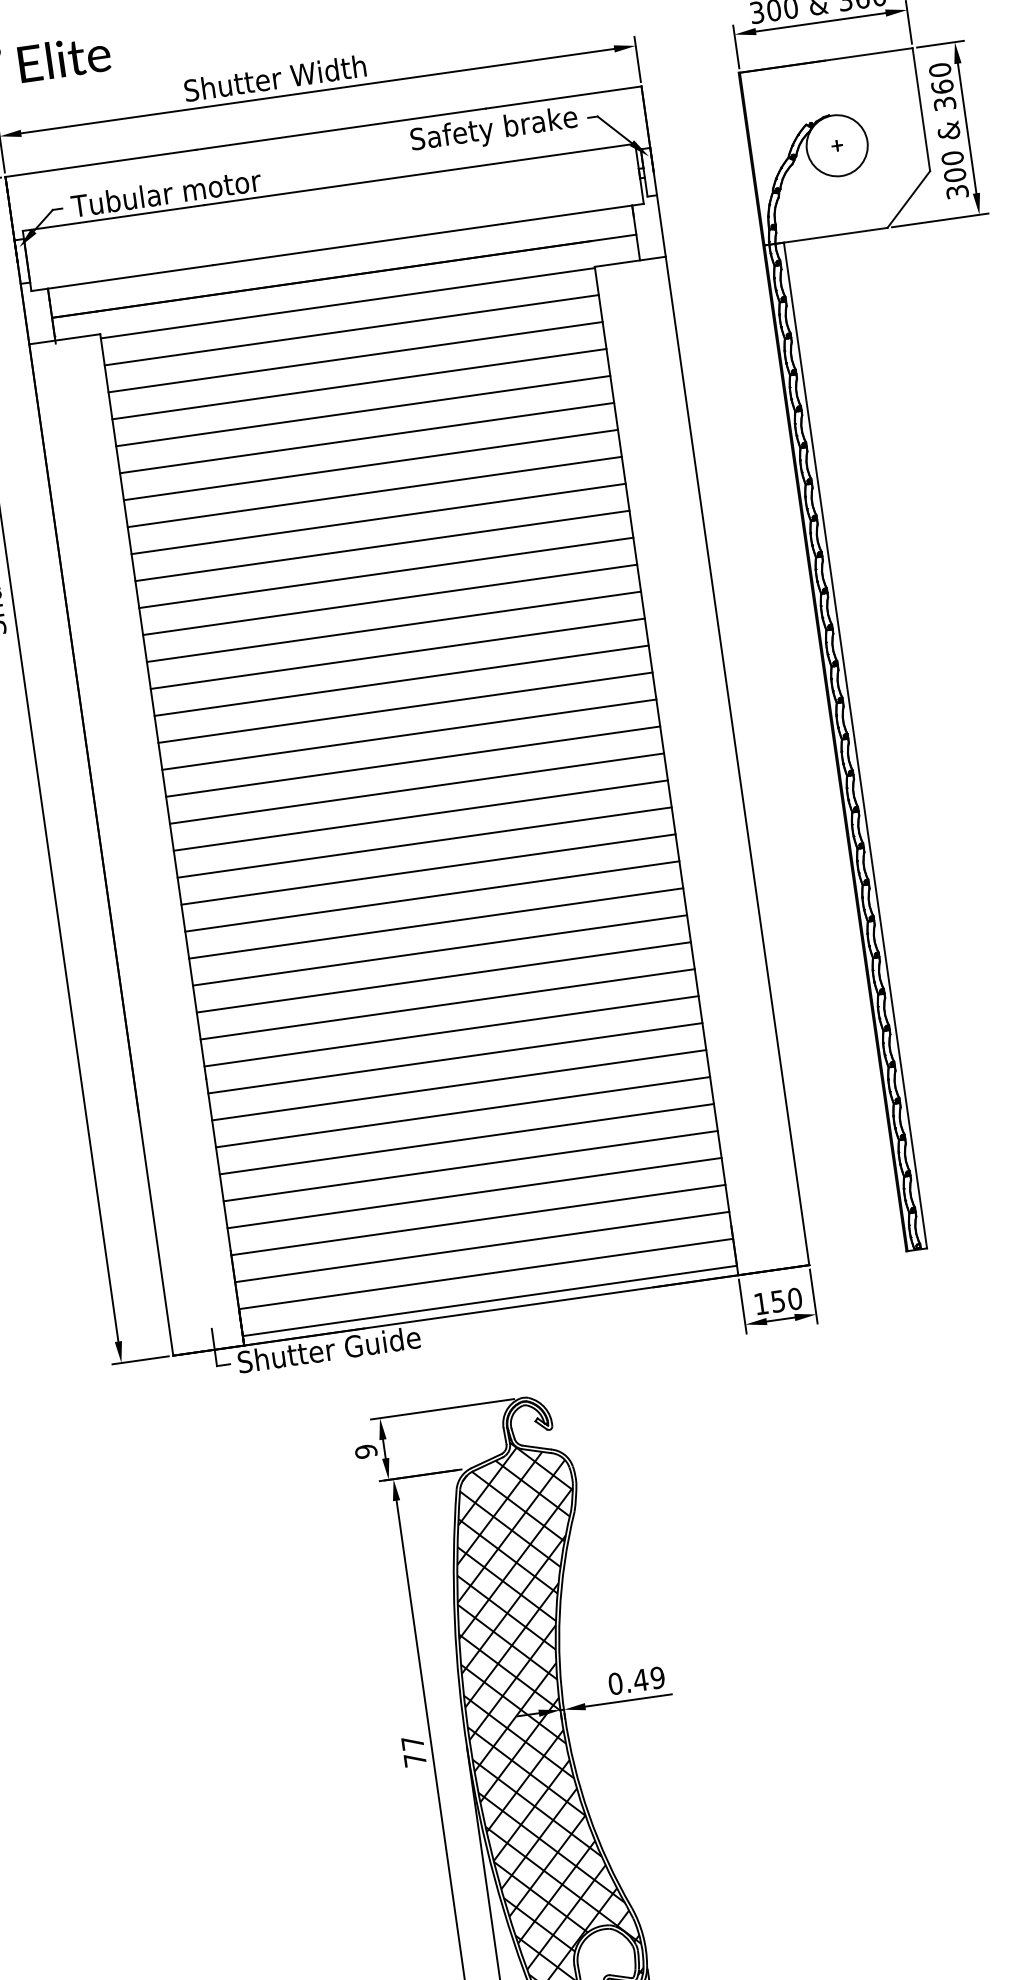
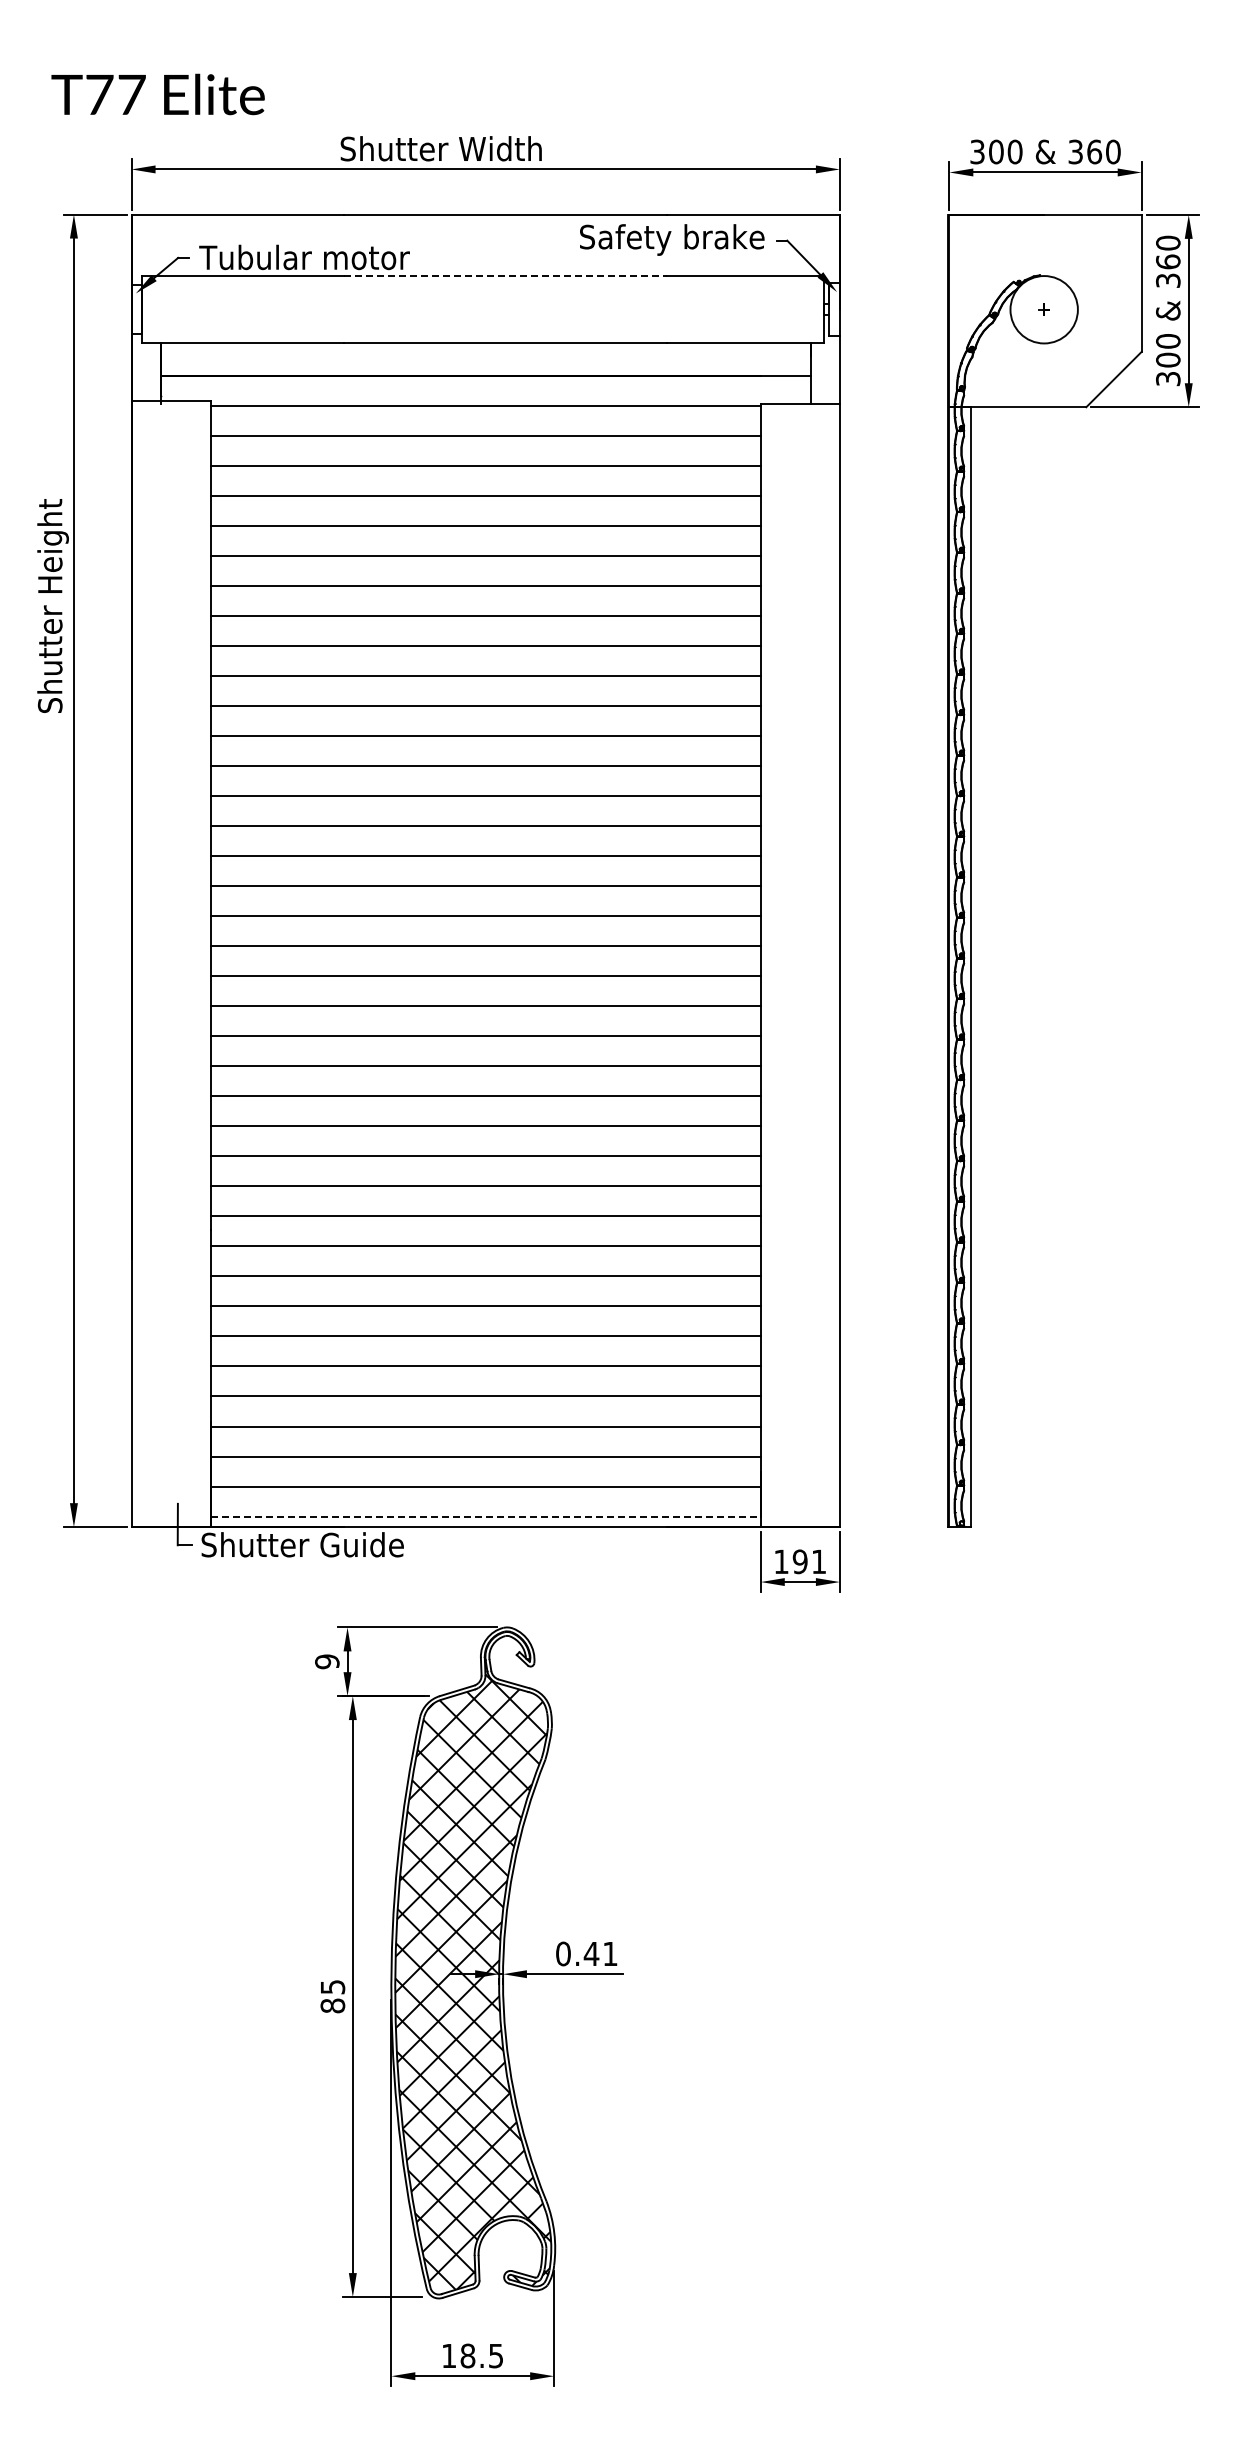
line: (349, 184) -> (505, 276), solid -> dashed
text: (786, 1299) -> (809, 1561), 150 -> 191
line: (490, 1300) -> (486, 1516), solid -> dashed
text: (657, 1677) -> (610, 1953), 0.49 -> 0.41
text: (413, 1751) -> (332, 1996), 77 -> 85

